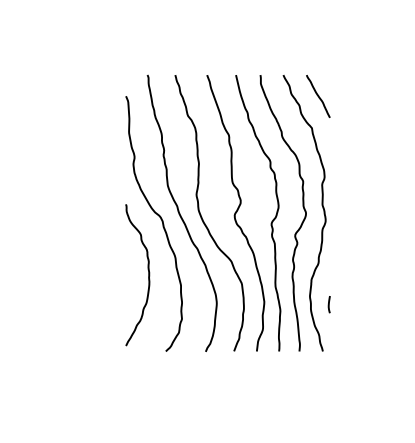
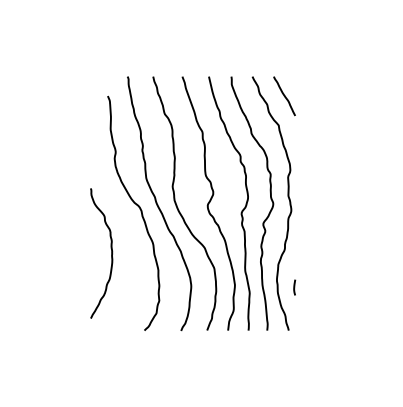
curve: (148, 275) -> (111, 253), moved

